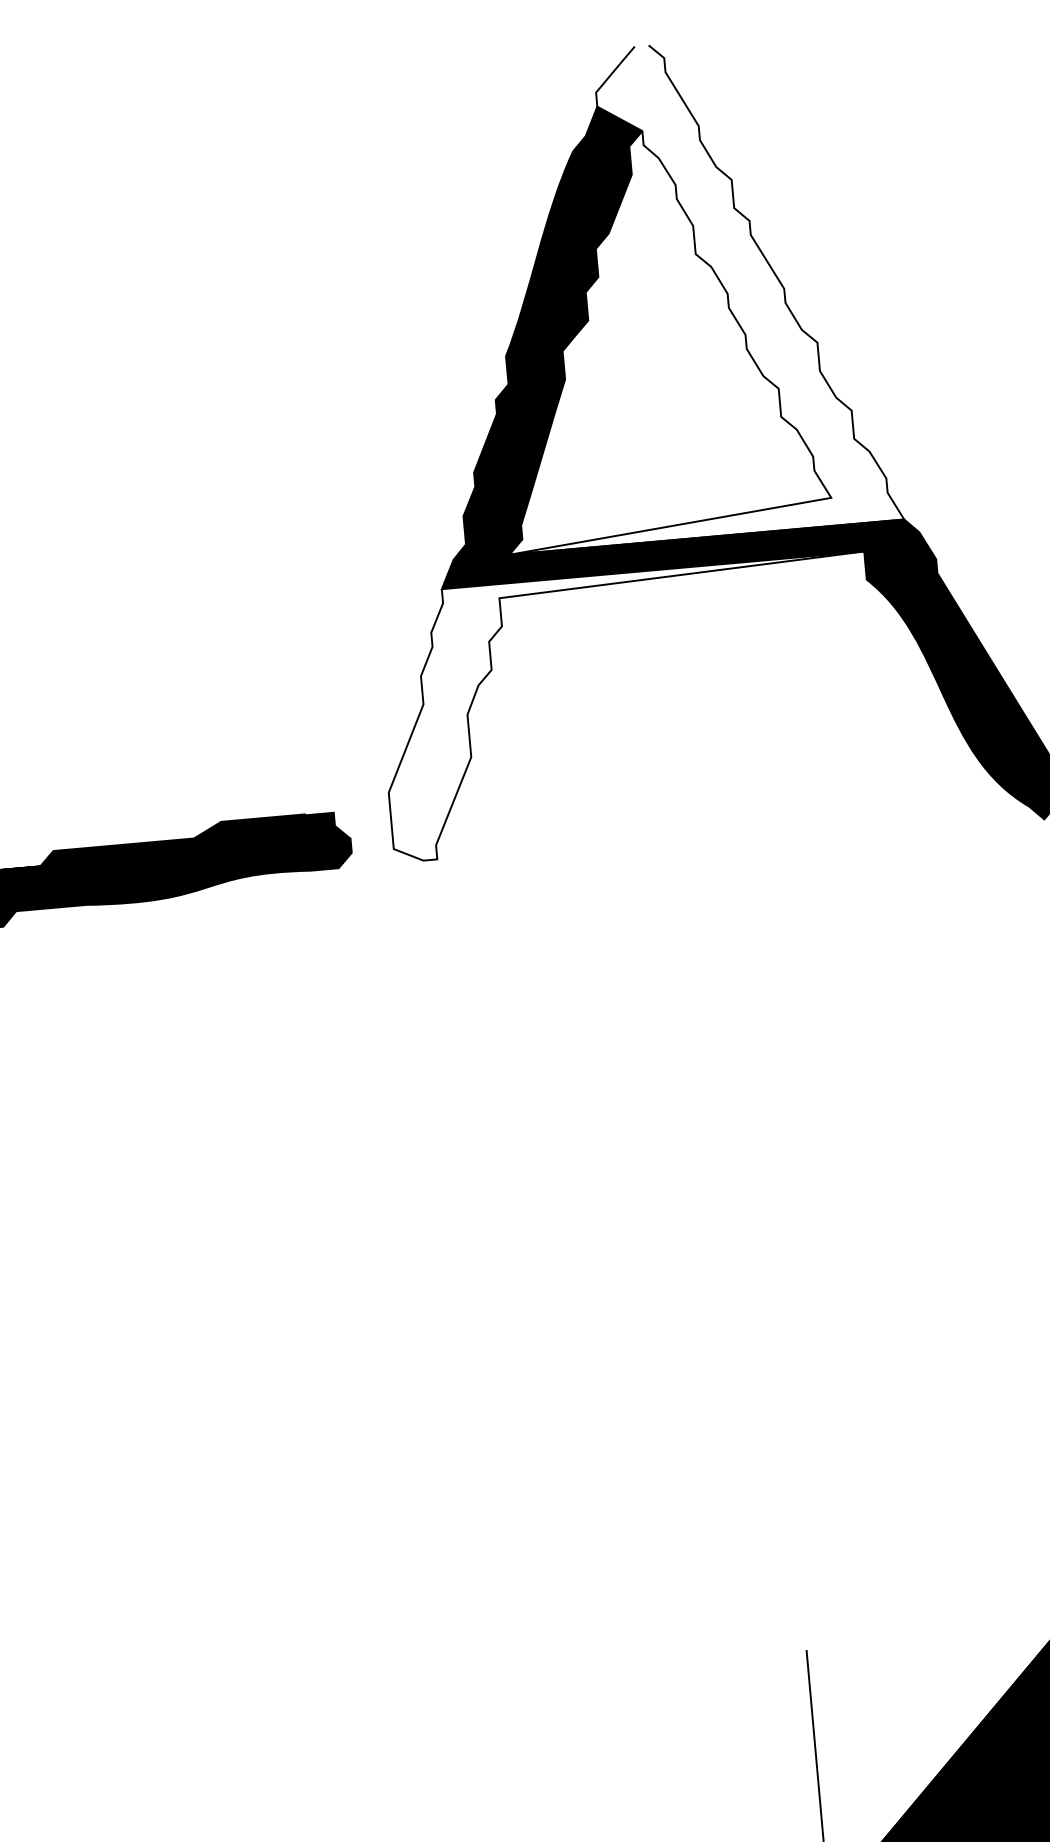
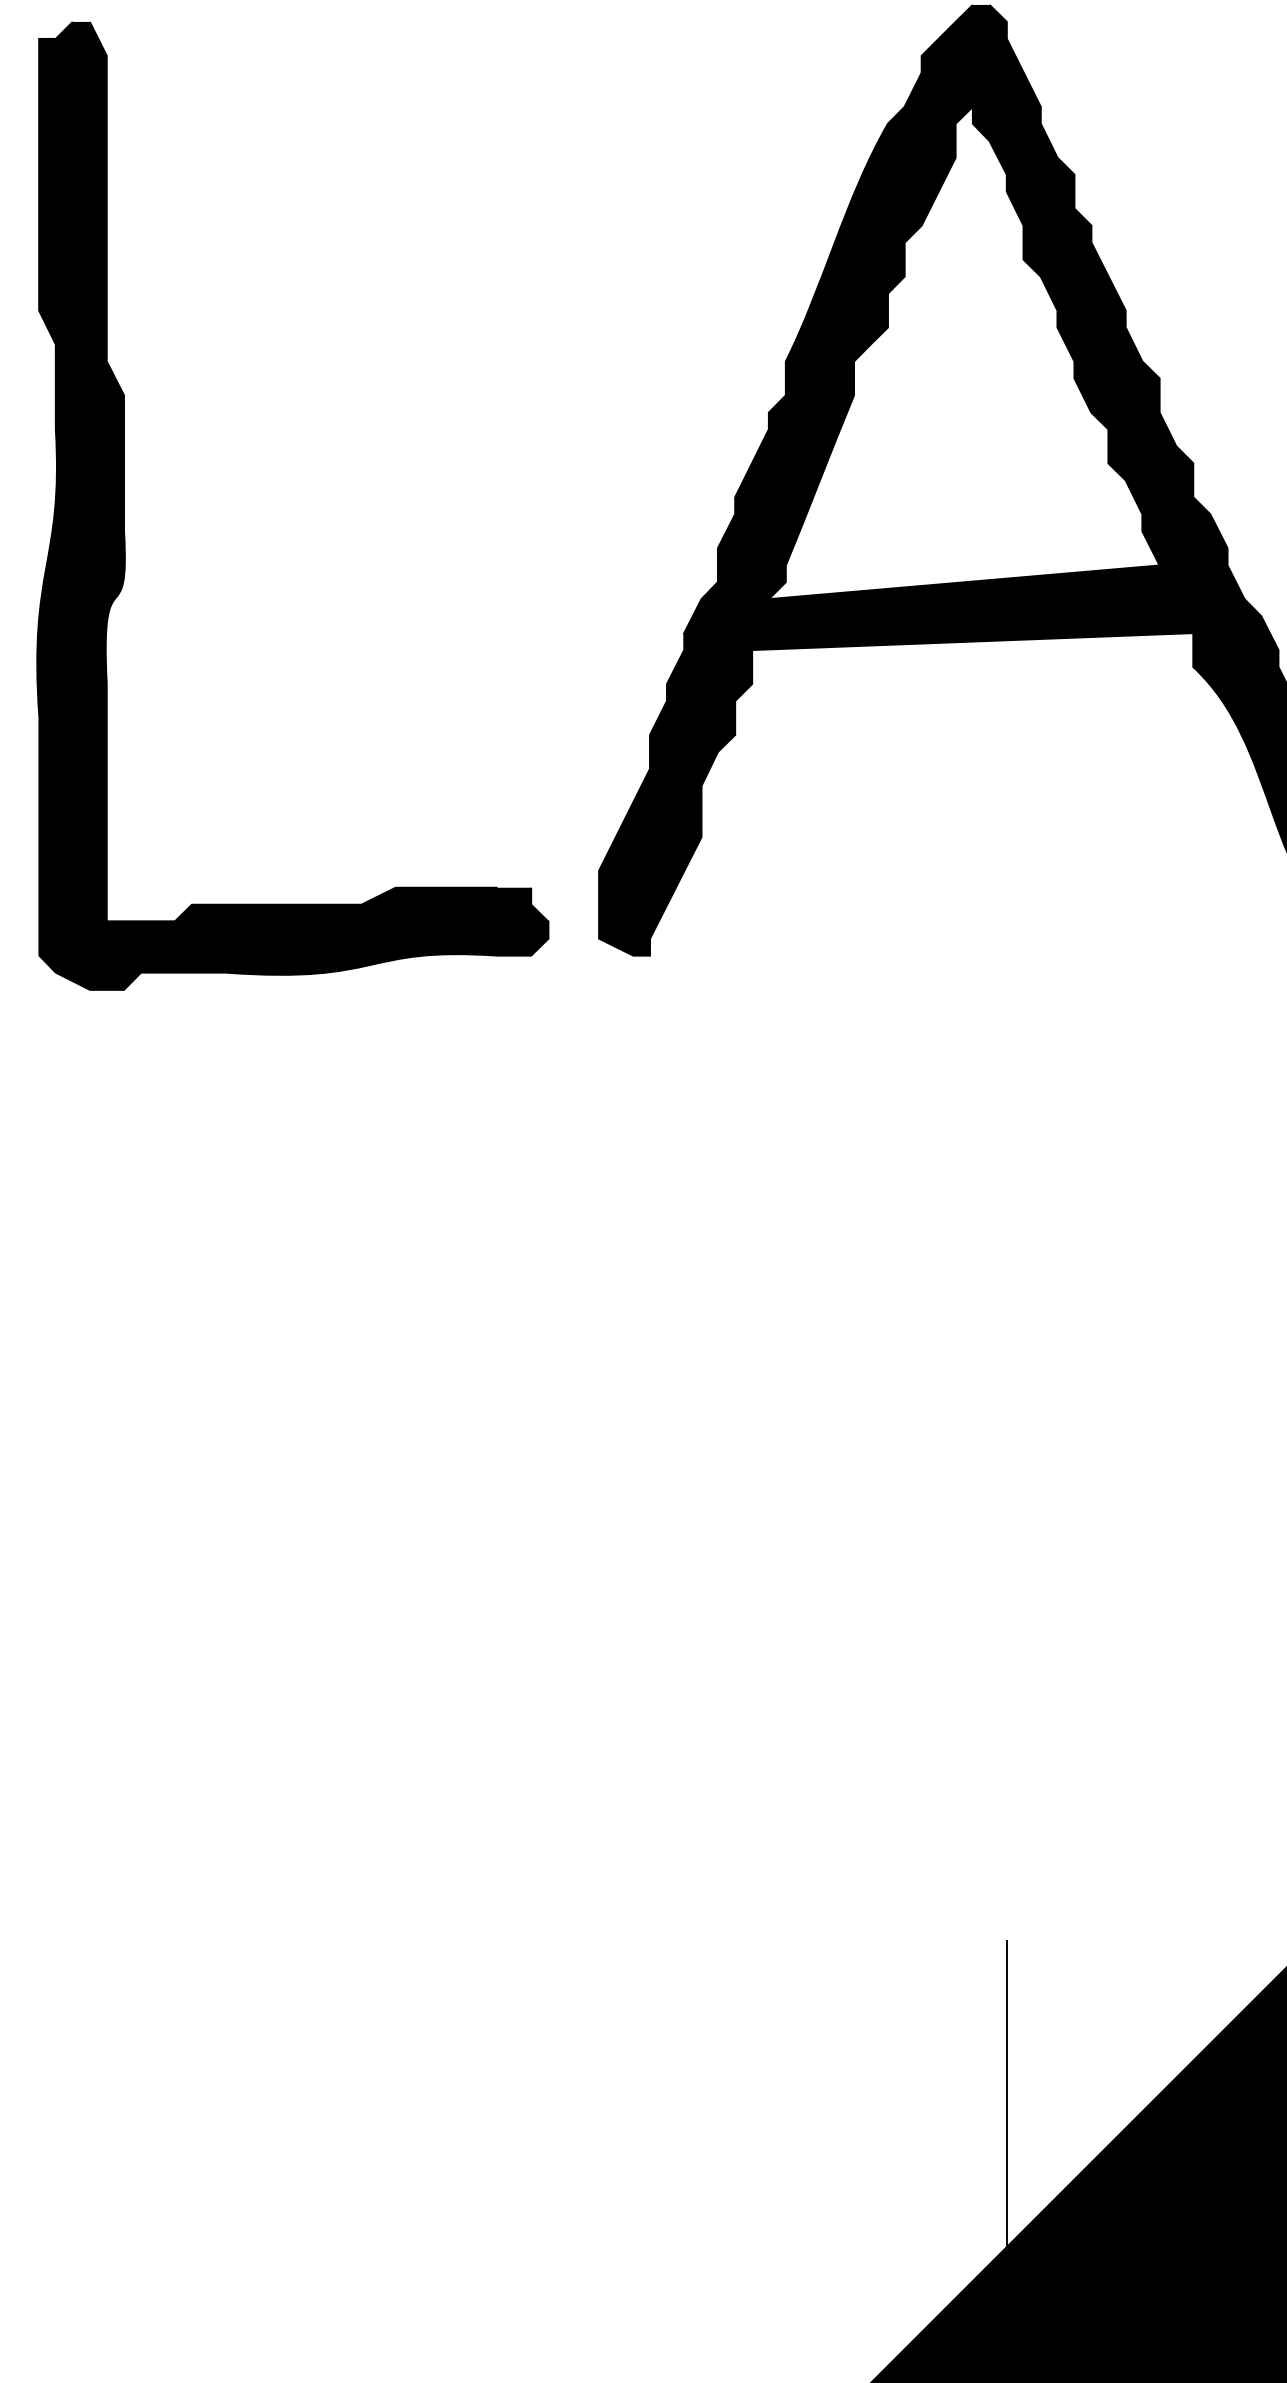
fill: (684, 290) -> (1006, 301), added
fill: (629, 707) -> (896, 794), added

